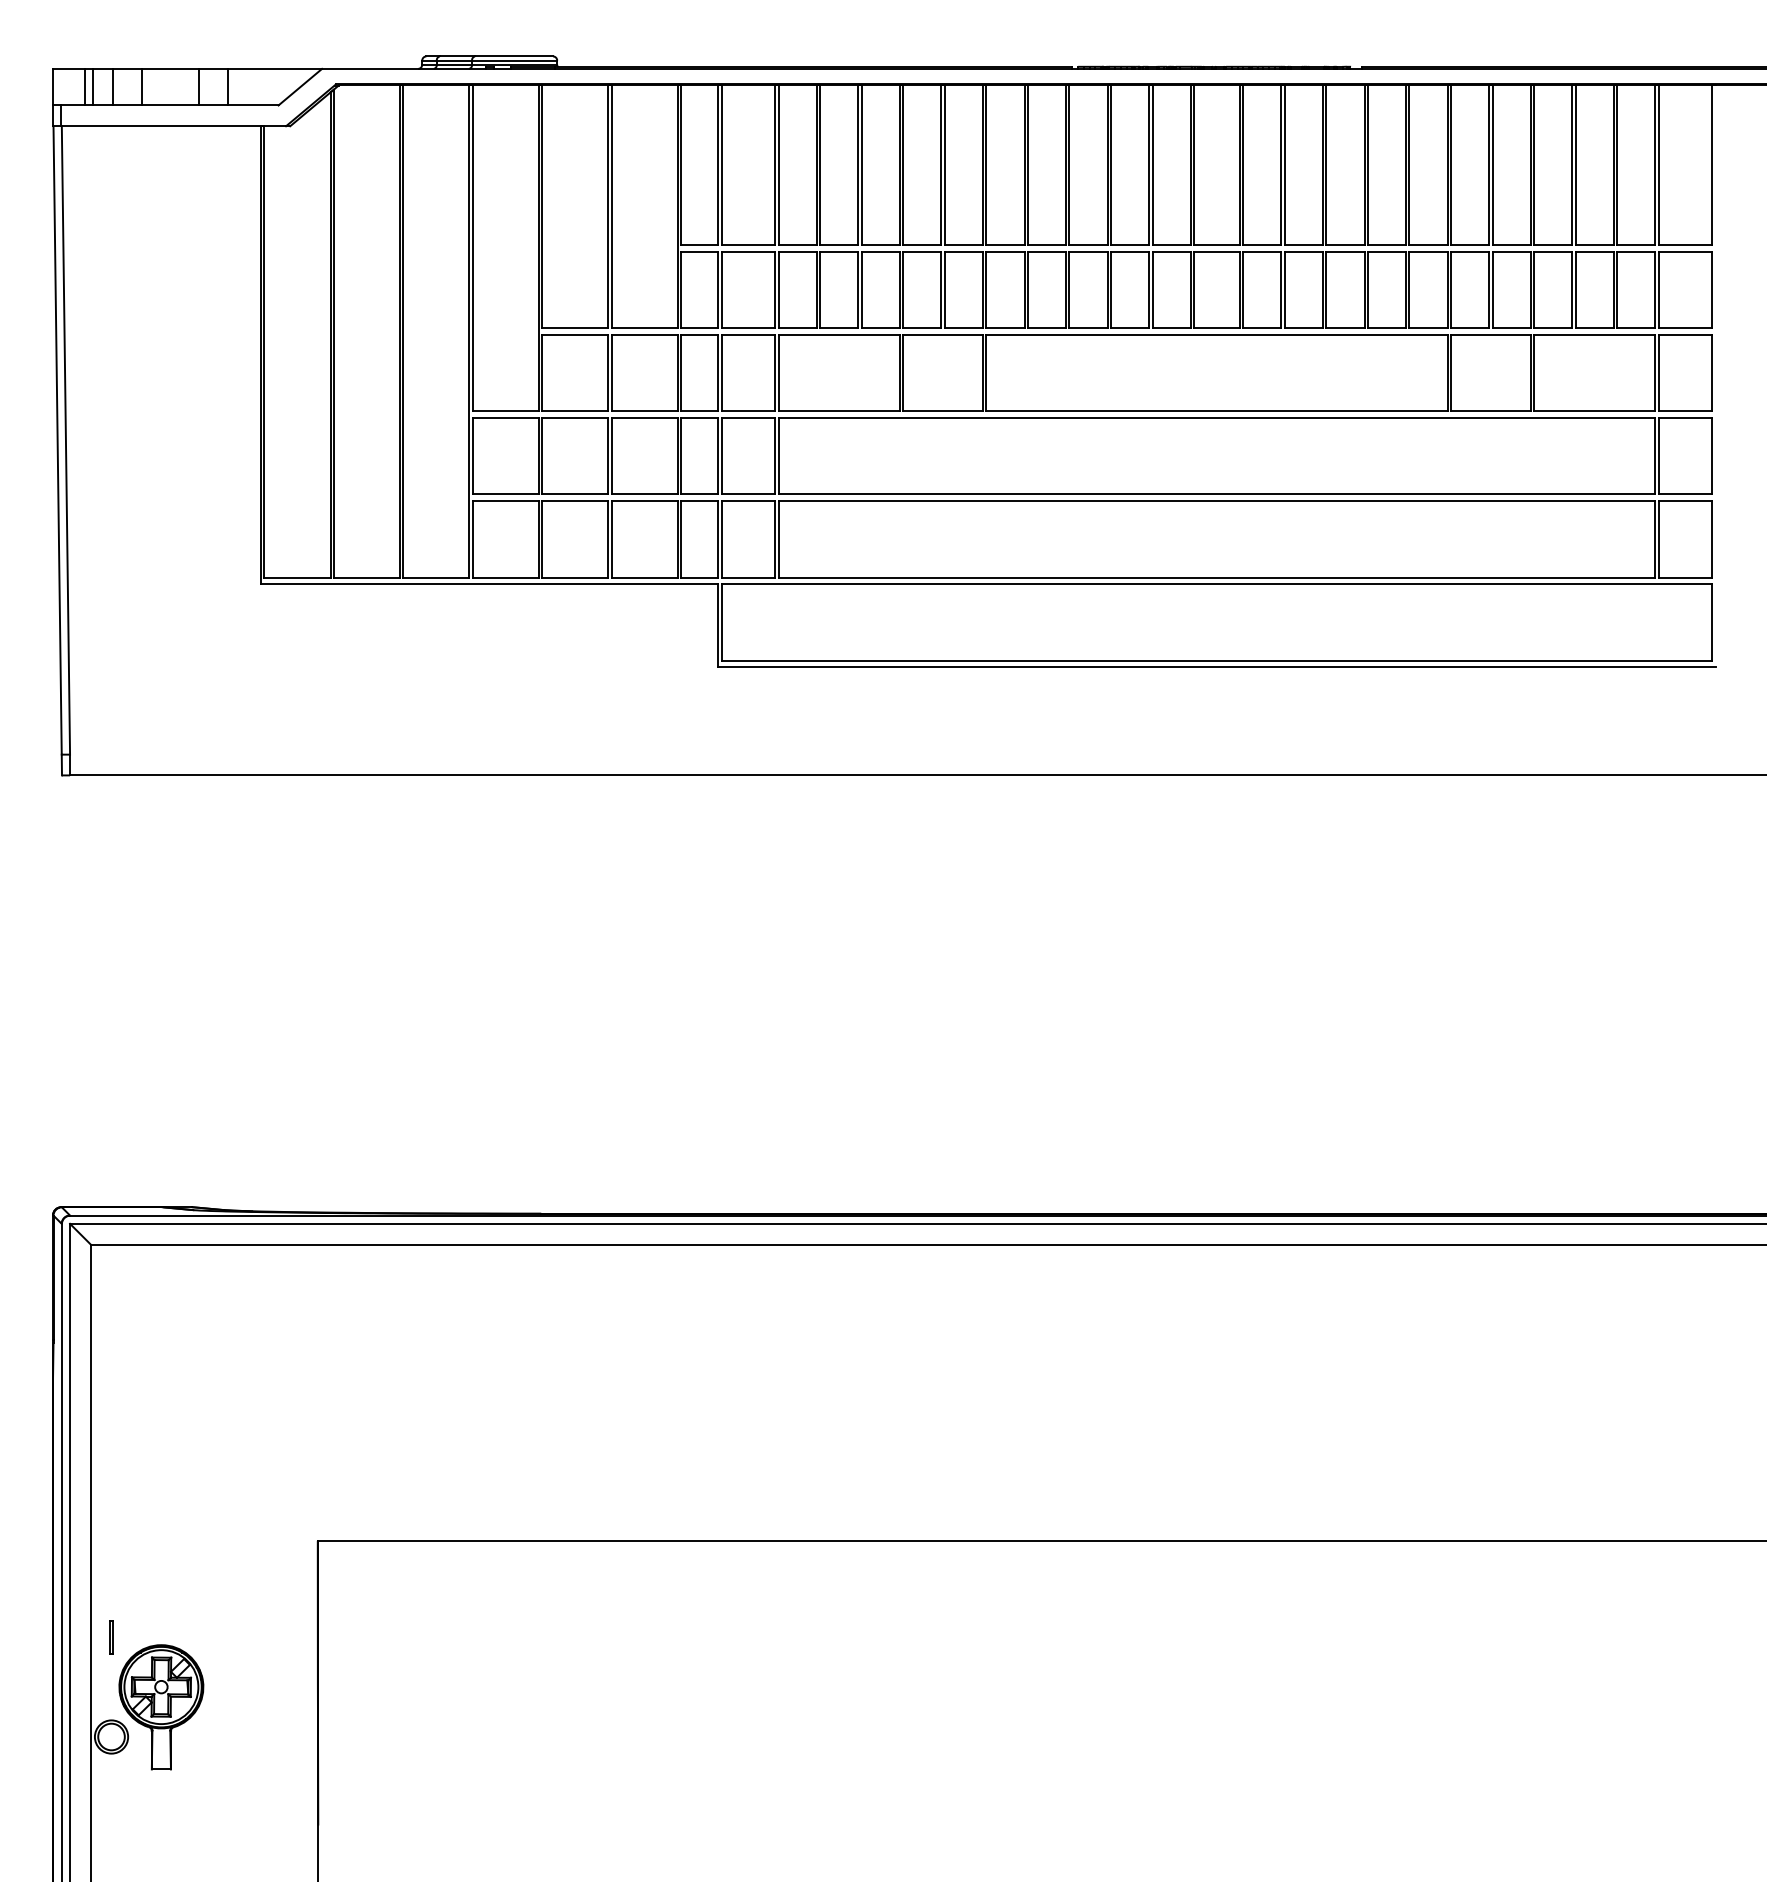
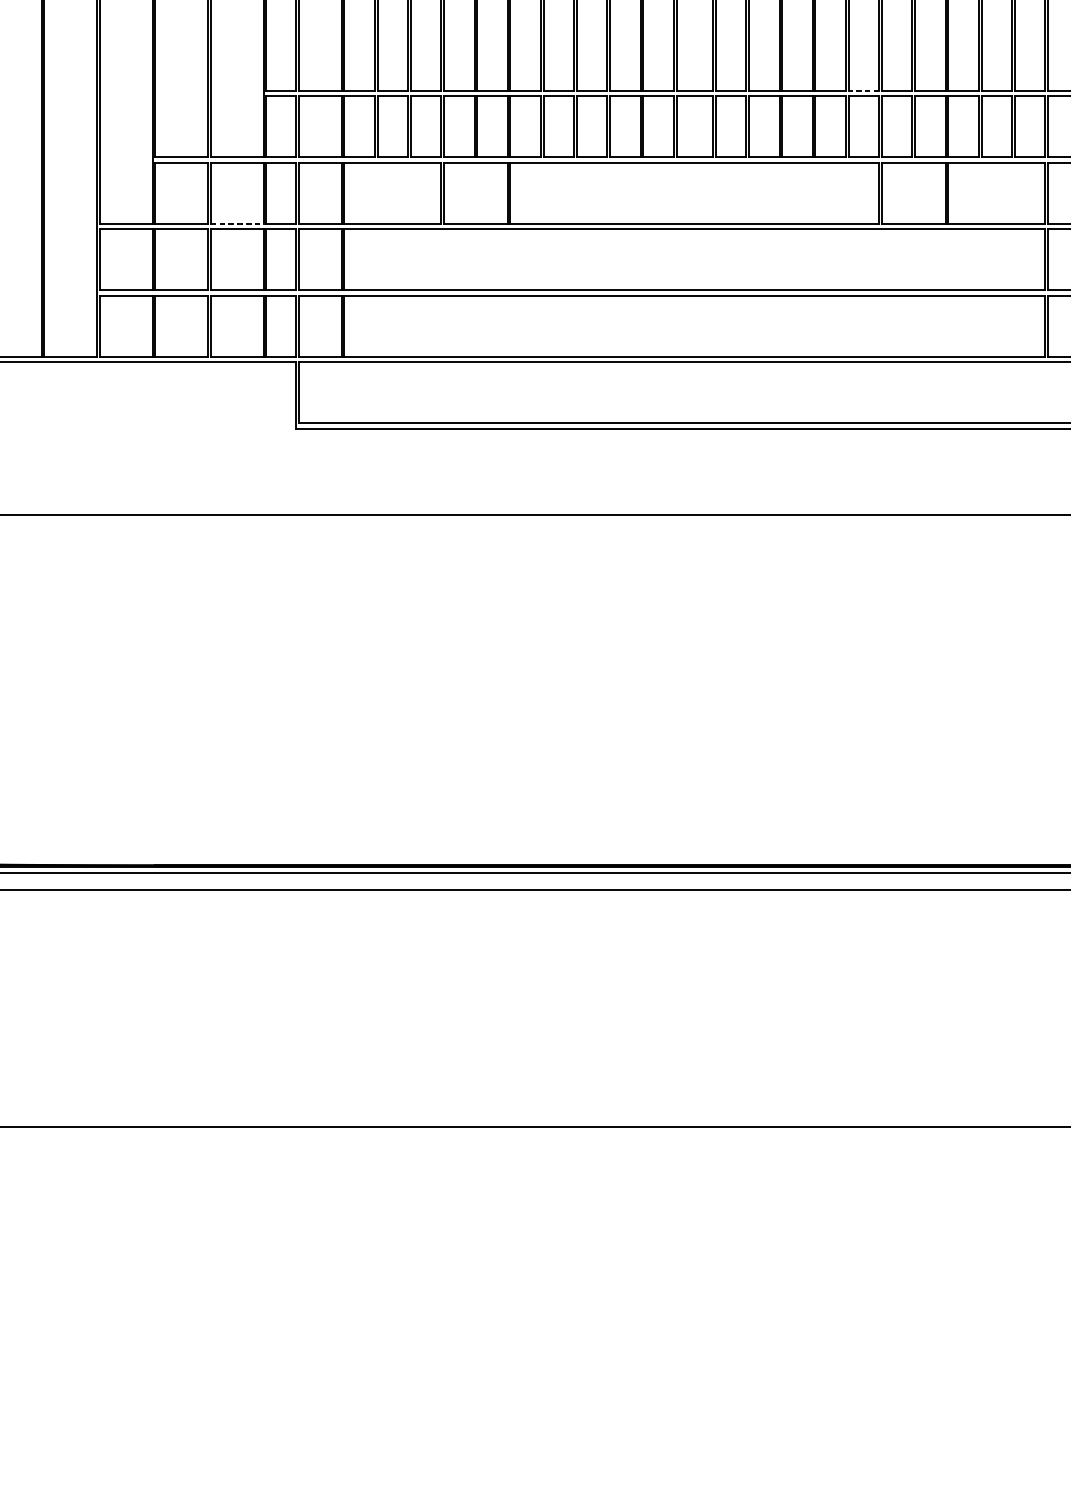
line: (1428, 245) -> (863, 91), solid -> dashed
line: (645, 411) -> (237, 224), solid -> dashed

